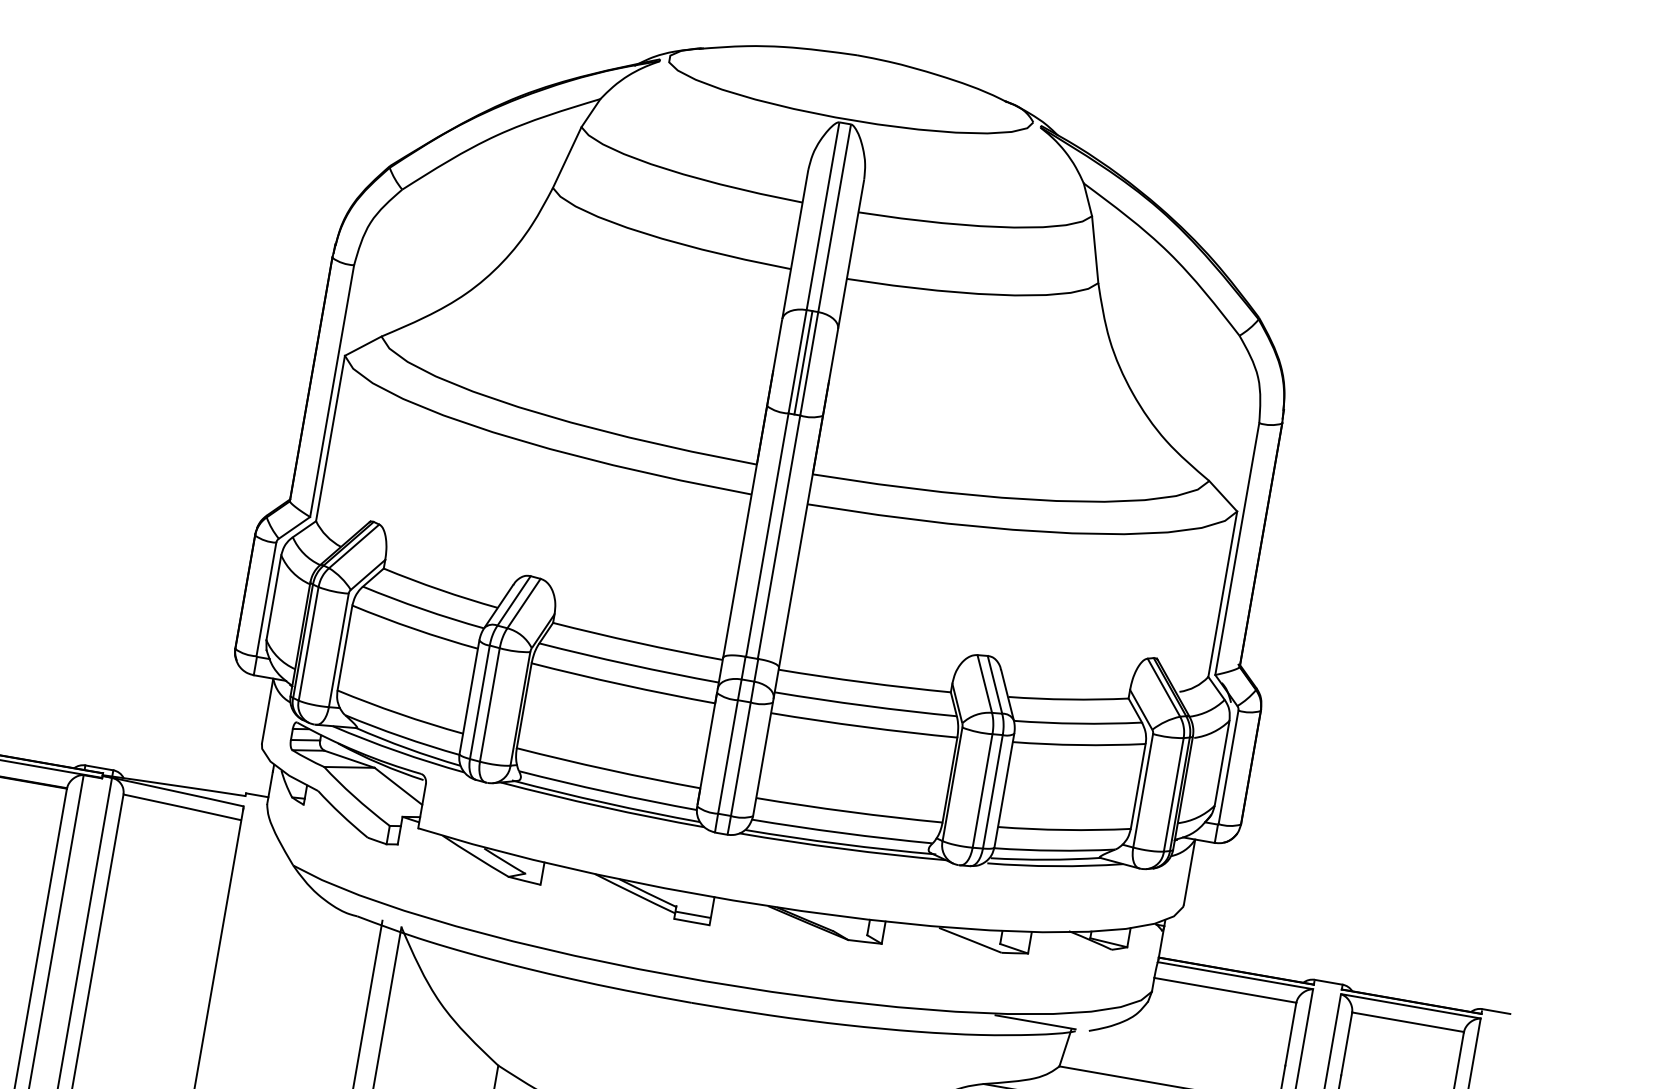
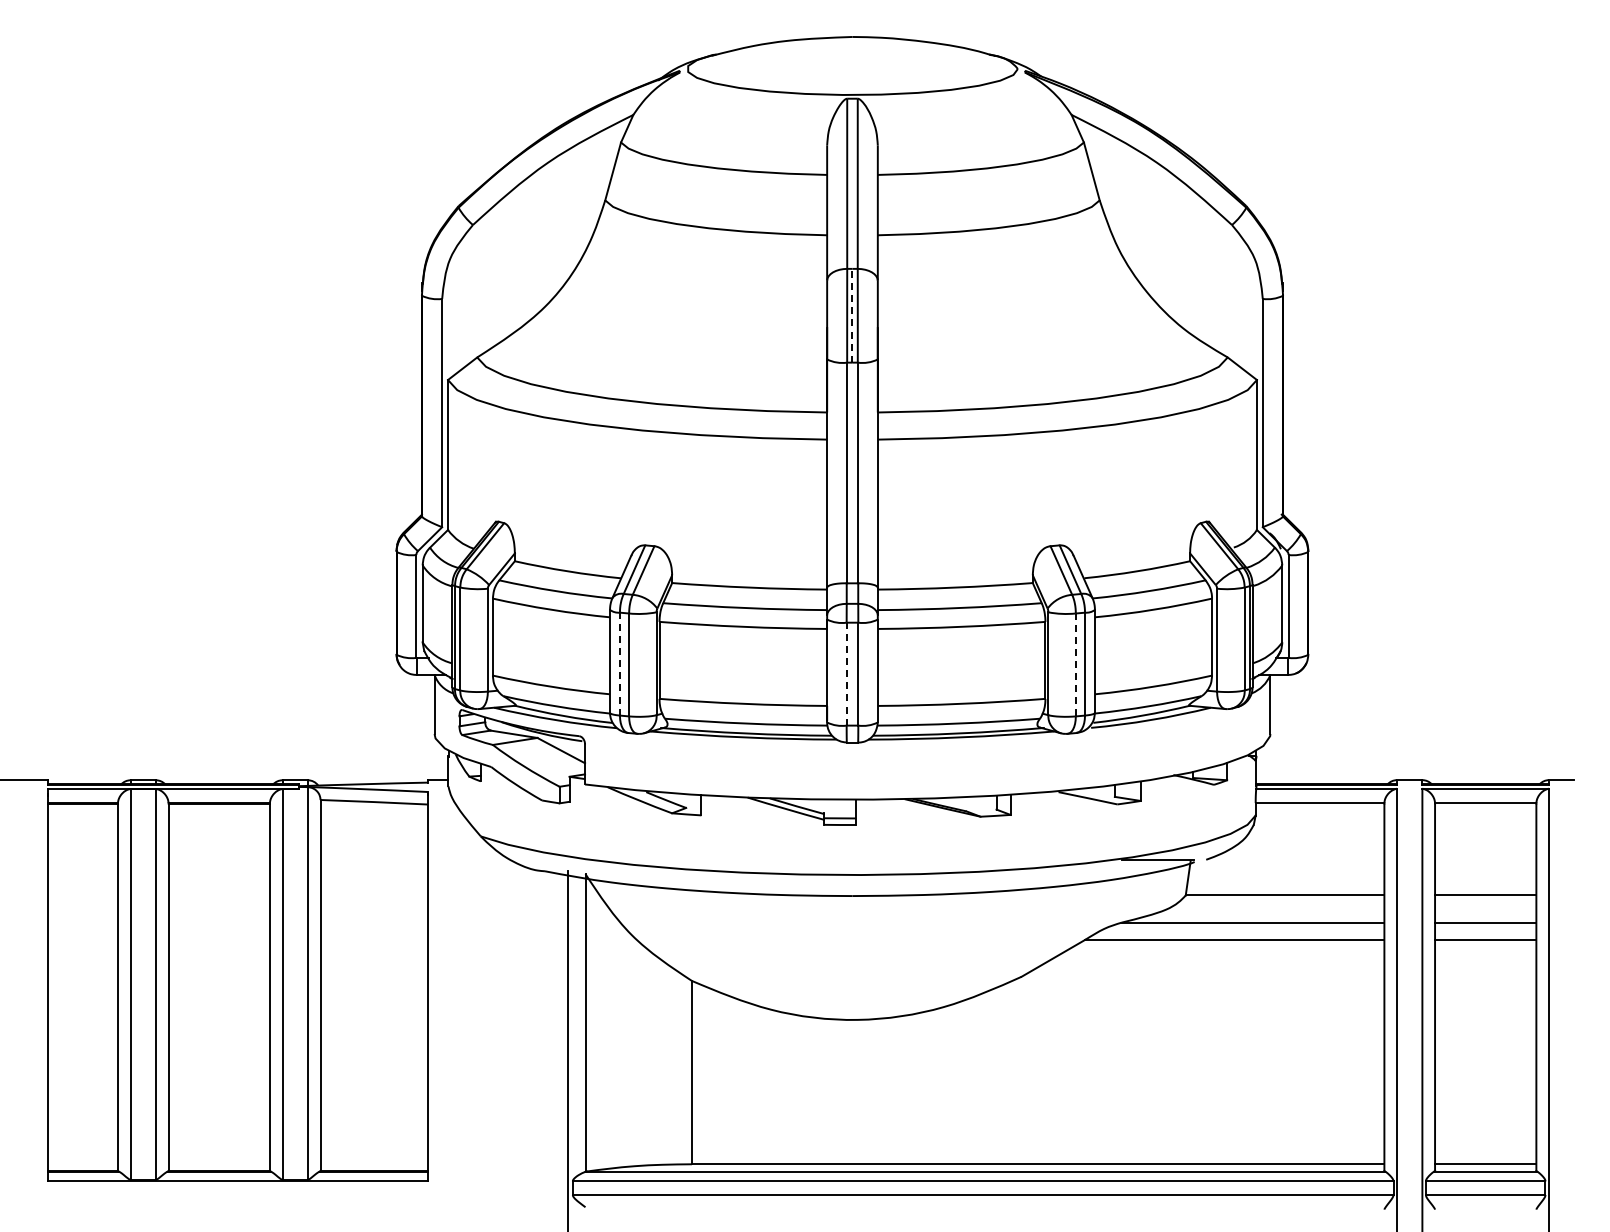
line: (803, 362) -> (852, 315), solid -> dashed
line: (479, 701) -> (619, 663), solid -> dashed
line: (727, 756) -> (846, 673), solid -> dashed
line: (982, 790) -> (1075, 664), solid -> dashed

